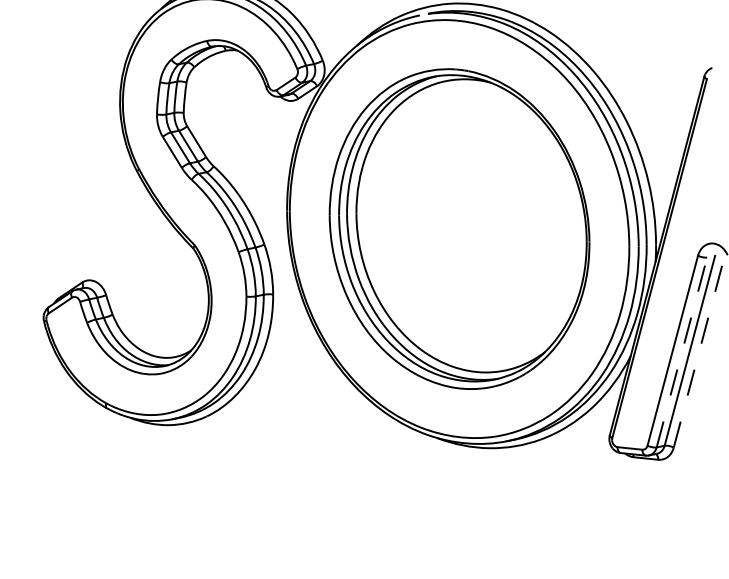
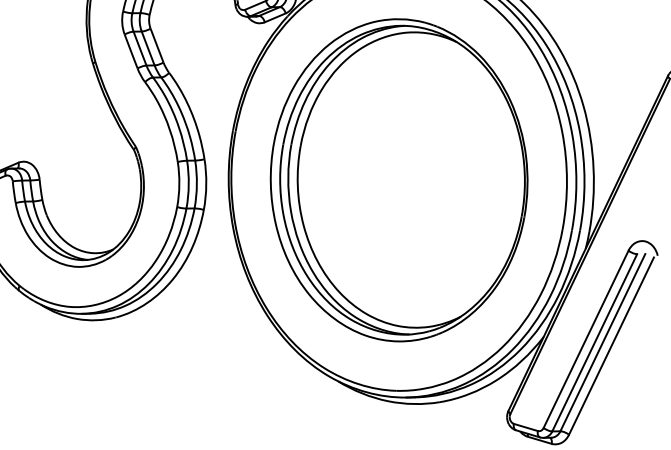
line: (682, 351) -> (595, 341), dashed -> solid
line: (699, 352) -> (611, 346), dashed -> solid

